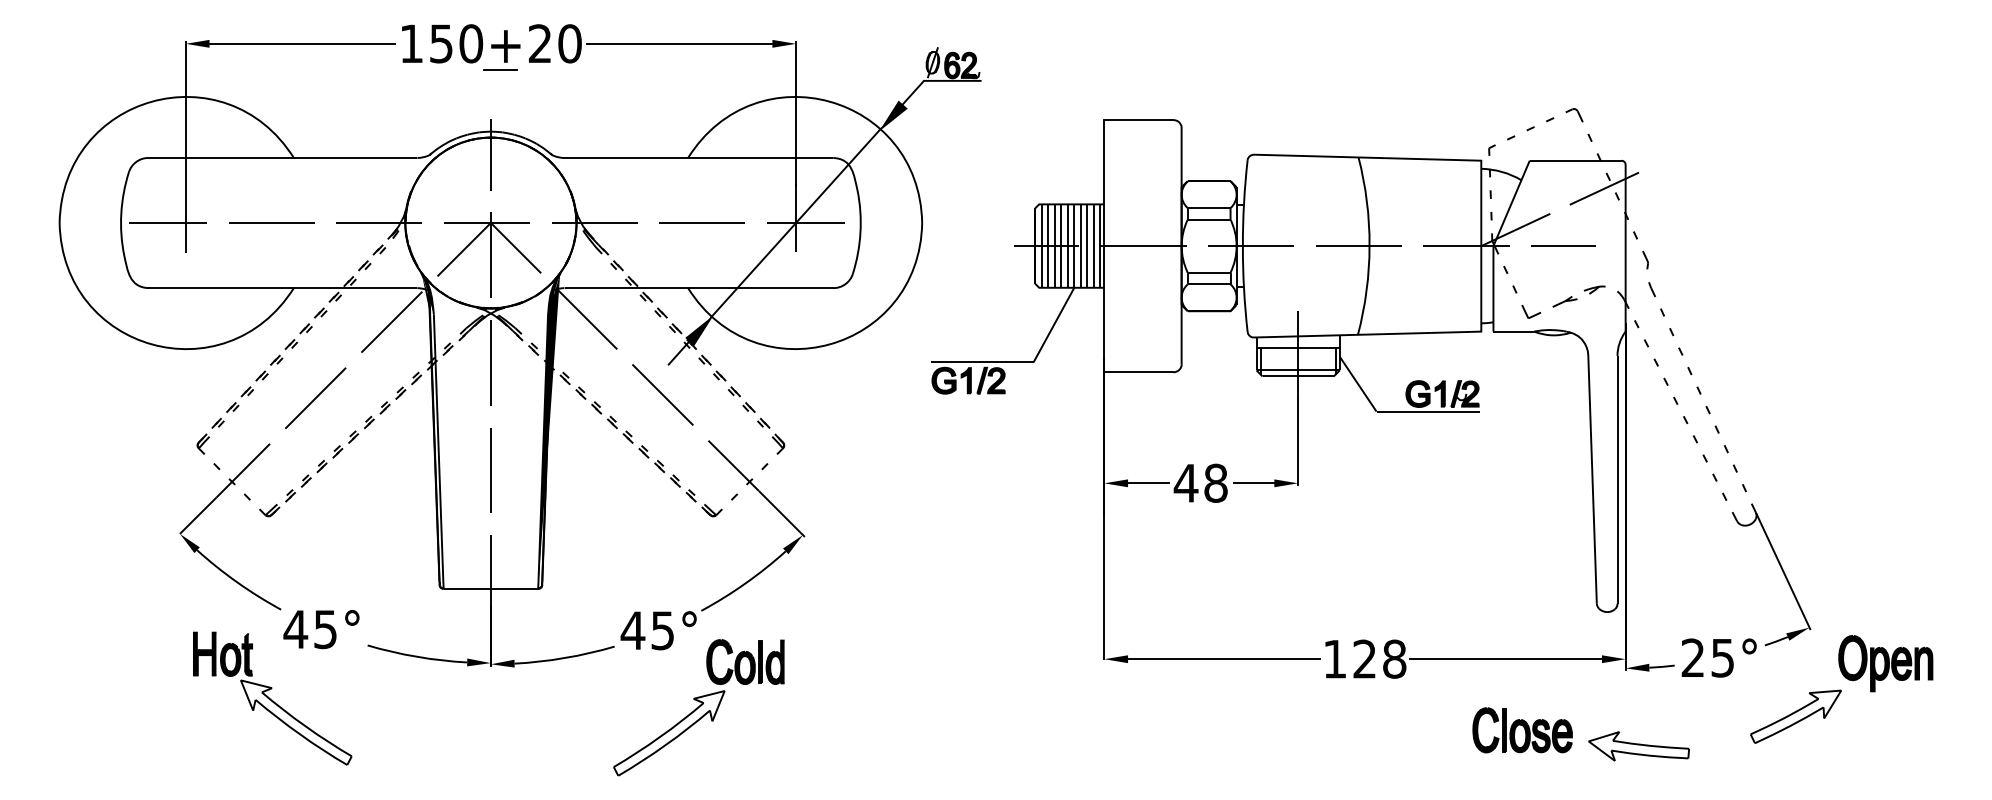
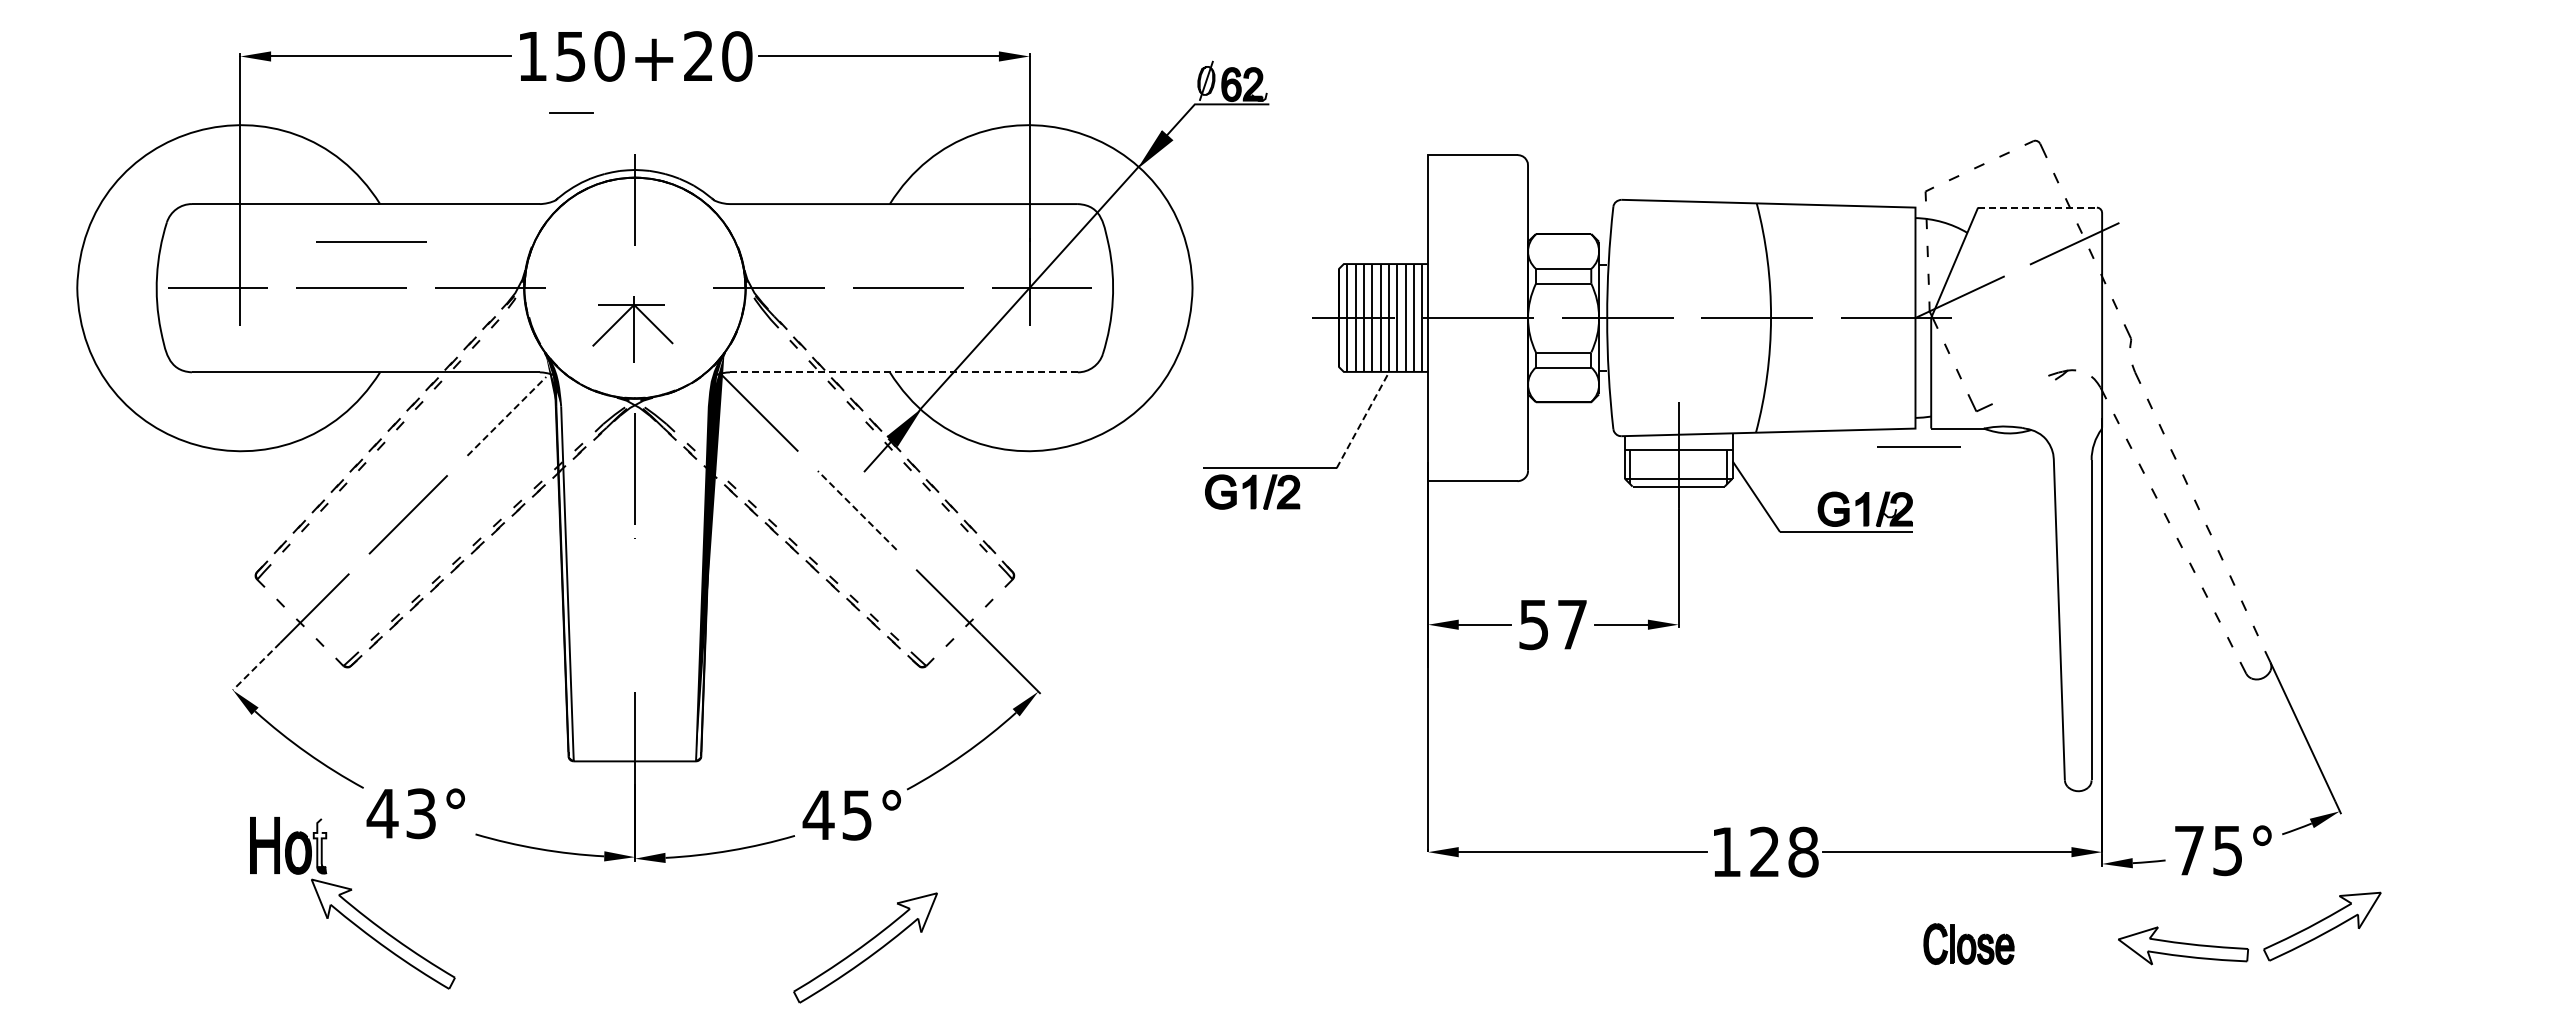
line: (500, 70) -> (571, 112), moved
line: (1576, 160) -> (2038, 207), solid -> dashed
line: (287, 186) -> (371, 241), added
line: (1563, 245) -> (1918, 446), moved
part: (489, 254) -> (632, 329), size x0.6
line: (699, 288) -> (904, 372), solid -> dashed
part: (1564, 301) -> (2023, 389), removed
line: (391, 322) -> (506, 416), solid -> dashed
line: (1053, 325) -> (1362, 420), solid -> dashed
line: (663, 394) -> (857, 510), solid -> dashed
line: (490, 470) -> (634, 608), removed
text: (1200, 483) -> (1552, 624), 48 -> 57
line: (198, 515) -> (256, 666), solid -> dashed
text: (325, 629) -> (421, 813), 45° -> 43°
fill: (246, 651) -> (319, 842), removed
text: (1692, 657) -> (2188, 850), 25° -> 75°
part: (745, 661) -> (963, 855), removed
part: (1885, 663) -> (2438, 857), removed
part: (1522, 729) -> (1968, 943), size x0.7
part: (1639, 746) -> (2183, 945), moved

